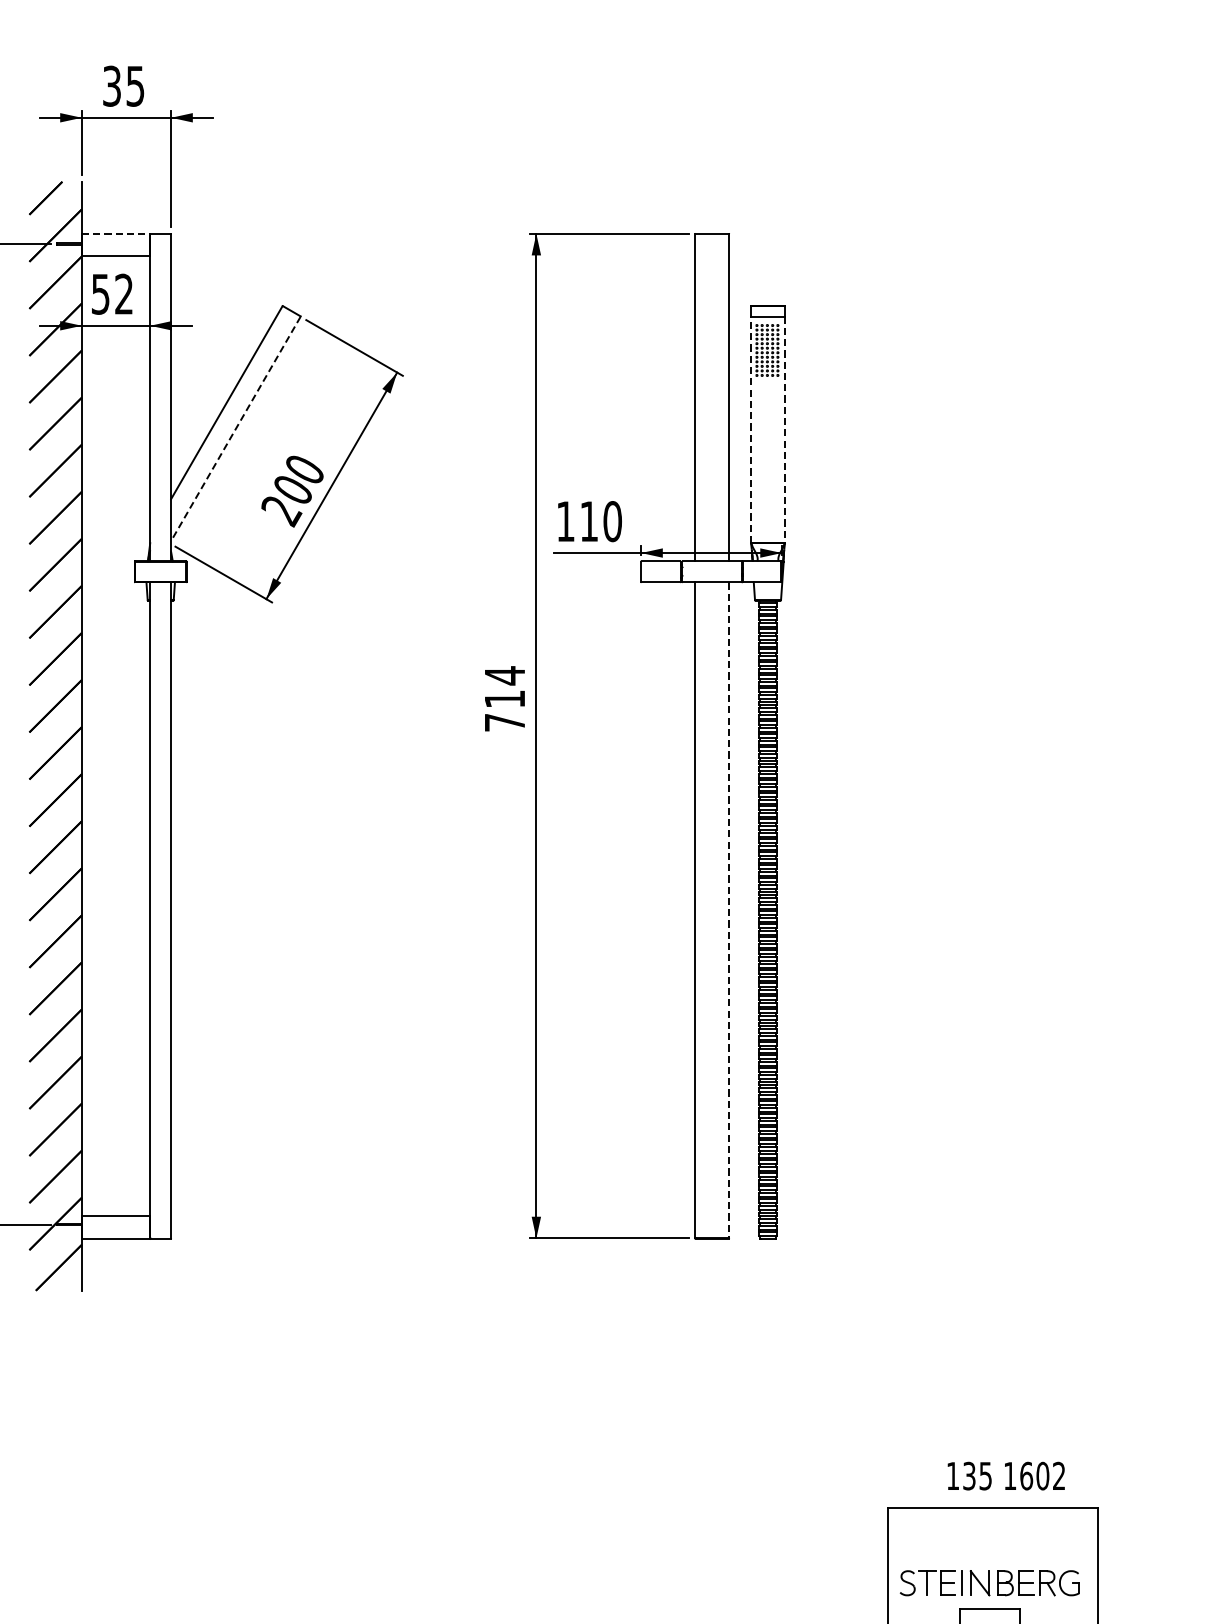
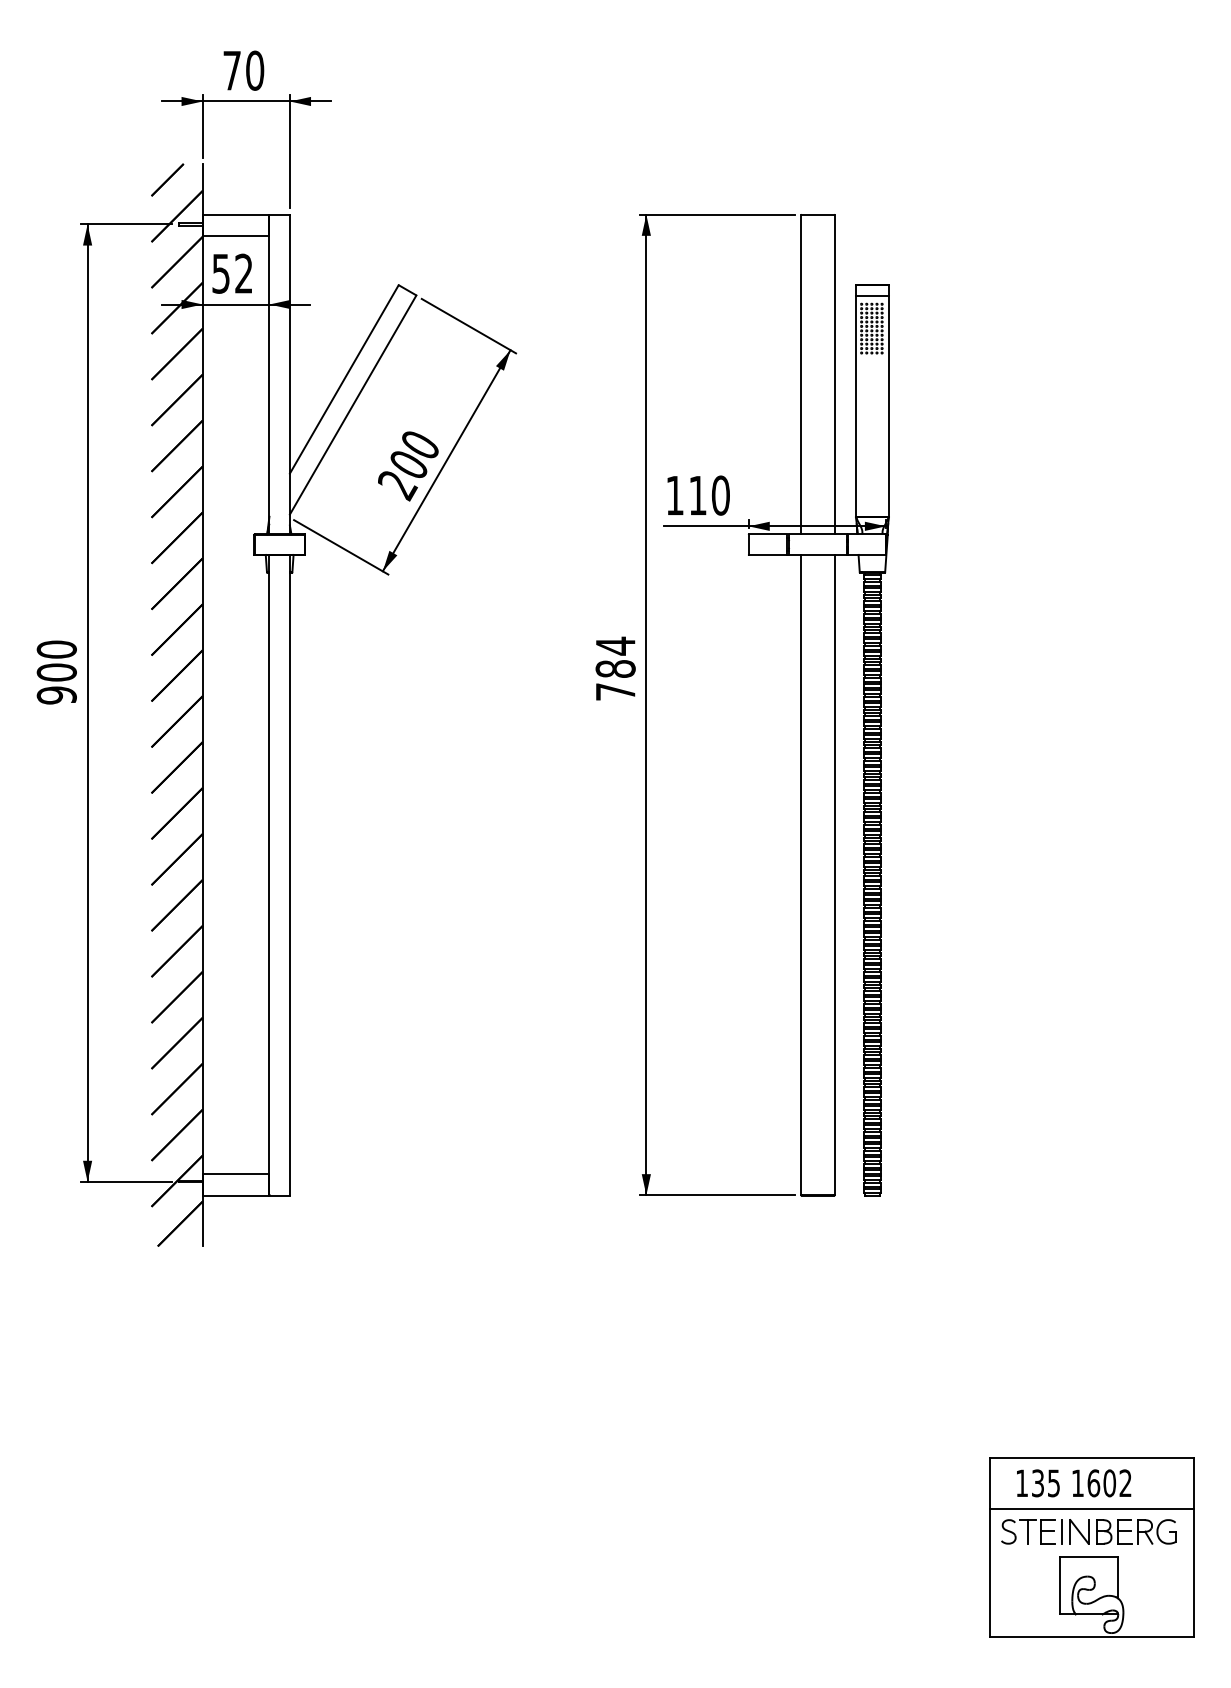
text: (123, 86) -> (243, 70), 35 -> 70
line: (116, 233) -> (236, 214), dashed -> solid
line: (235, 429) -> (352, 405), dashed -> solid
line: (750, 430) -> (855, 406), dashed -> solid
line: (785, 430) -> (889, 406), dashed -> solid
text: (504, 698) -> (615, 668), 714 -> 784
line: (729, 910) -> (834, 875), dashed -> solid
text: (1006, 1476) -> (1074, 1483), moved
line: (992, 1560) -> (1091, 1509), added

